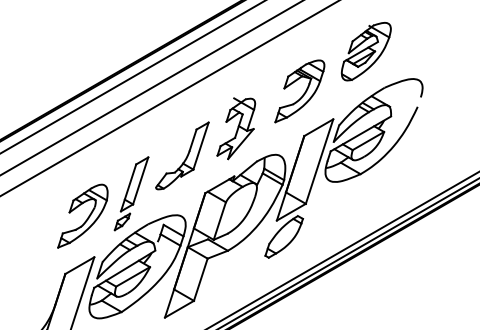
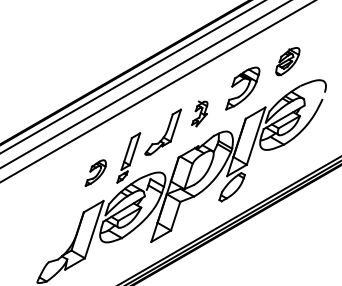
part: (365, 51) -> (287, 61), size x0.7
part: (235, 128) -> (199, 113), size x0.6
part: (82, 215) -> (95, 172), size x0.6

